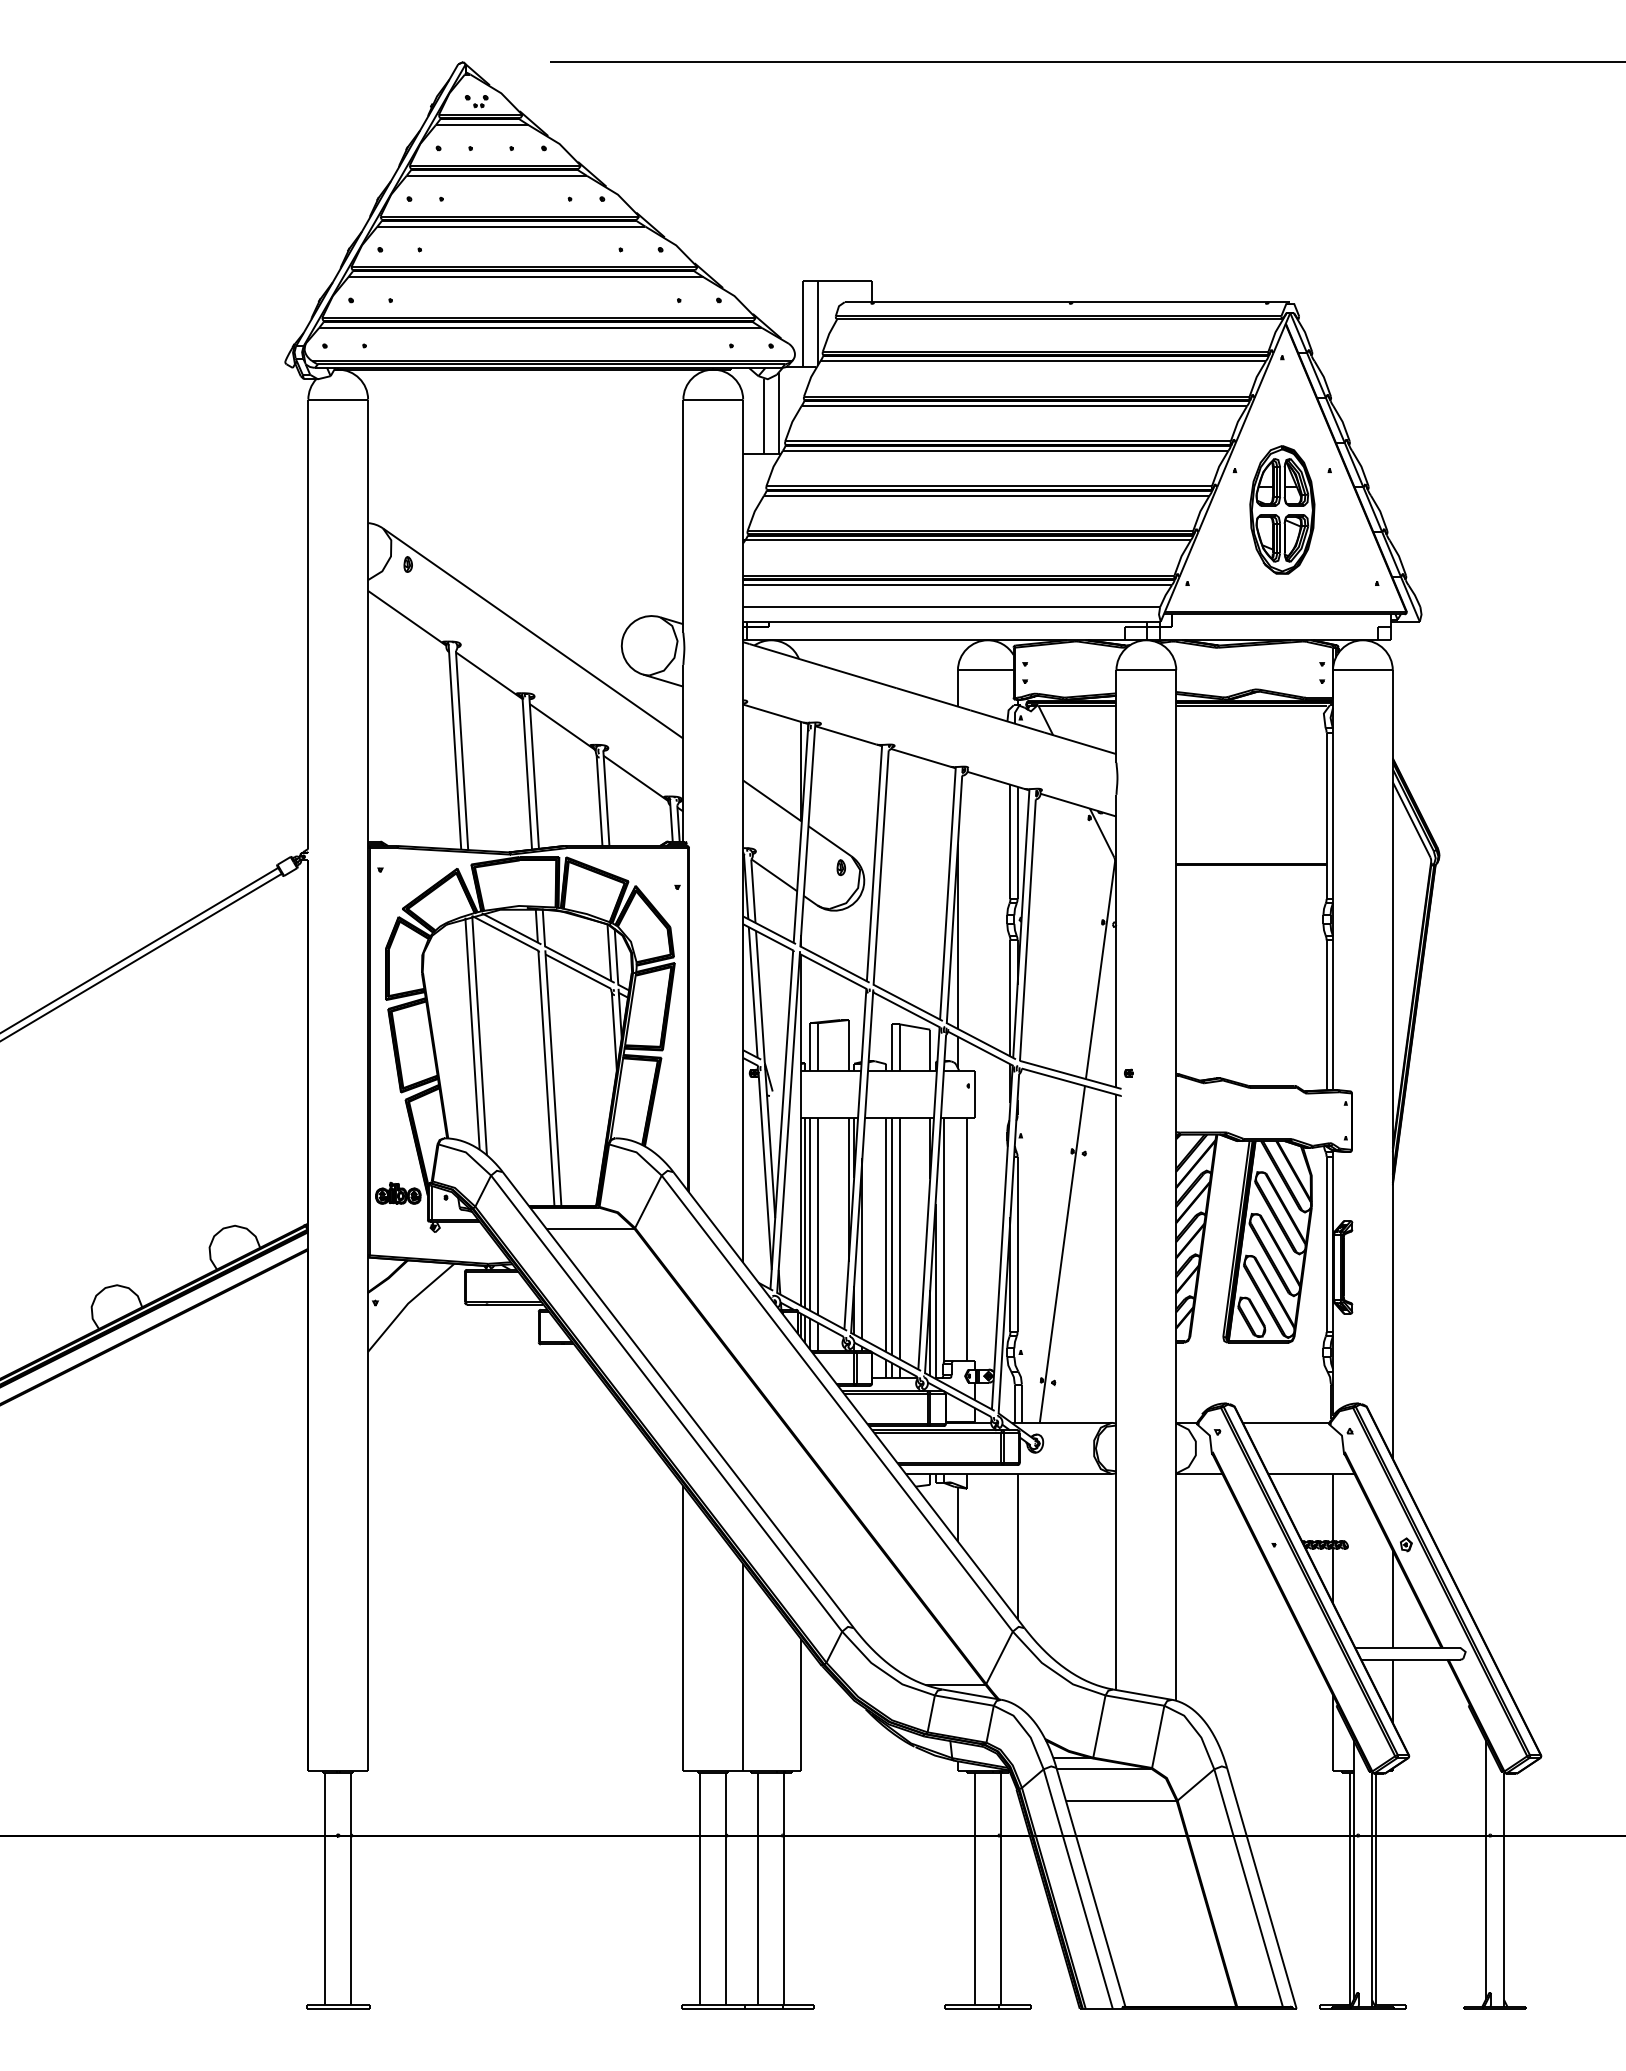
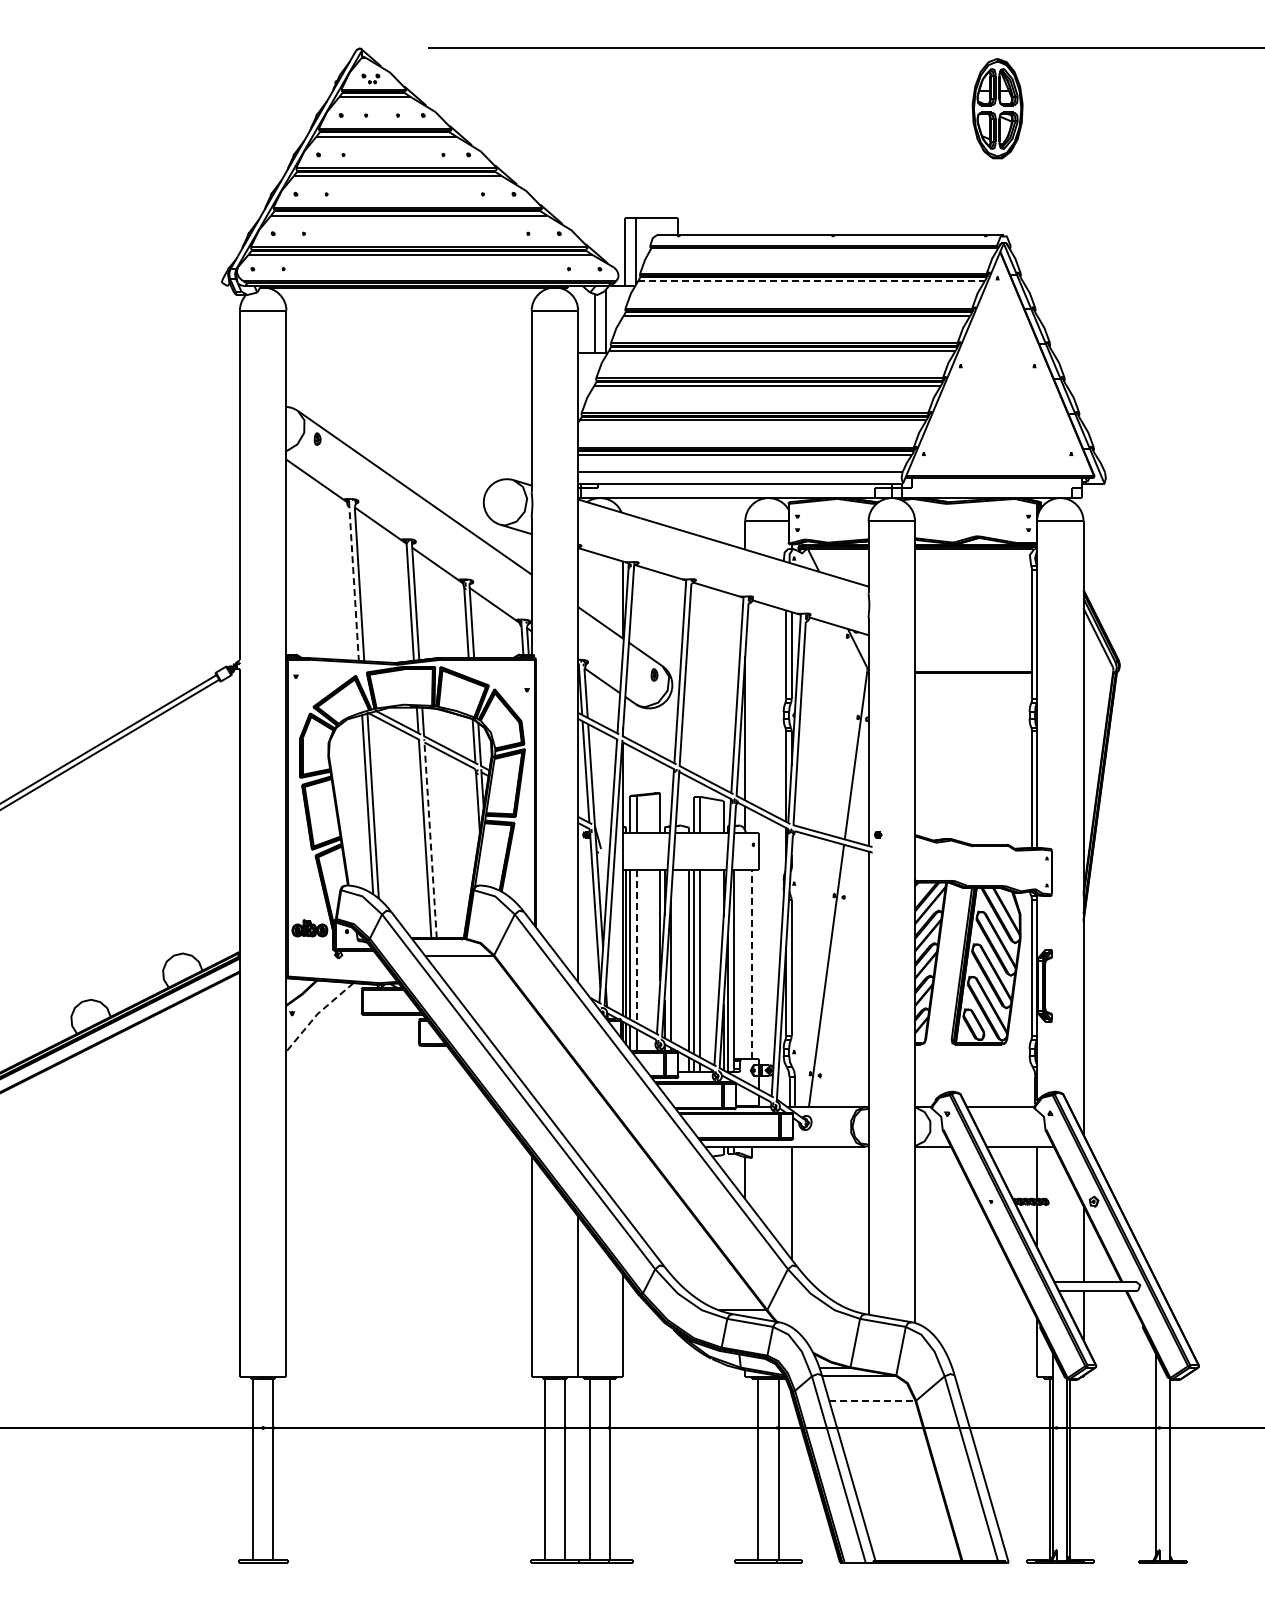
line: (1044, 361) -> (812, 281), solid -> dashed
part: (1282, 509) -> (997, 108), moved
line: (454, 747) -> (353, 581), solid -> dashed
line: (553, 1077) -> (430, 838), solid -> dashed
line: (818, 1216) -> (636, 946), solid -> dashed
line: (967, 1238) -> (752, 963), solid -> dashed
line: (408, 1304) -> (317, 1014), solid -> dashed
line: (1121, 1800) -> (872, 1400), solid -> dashed

